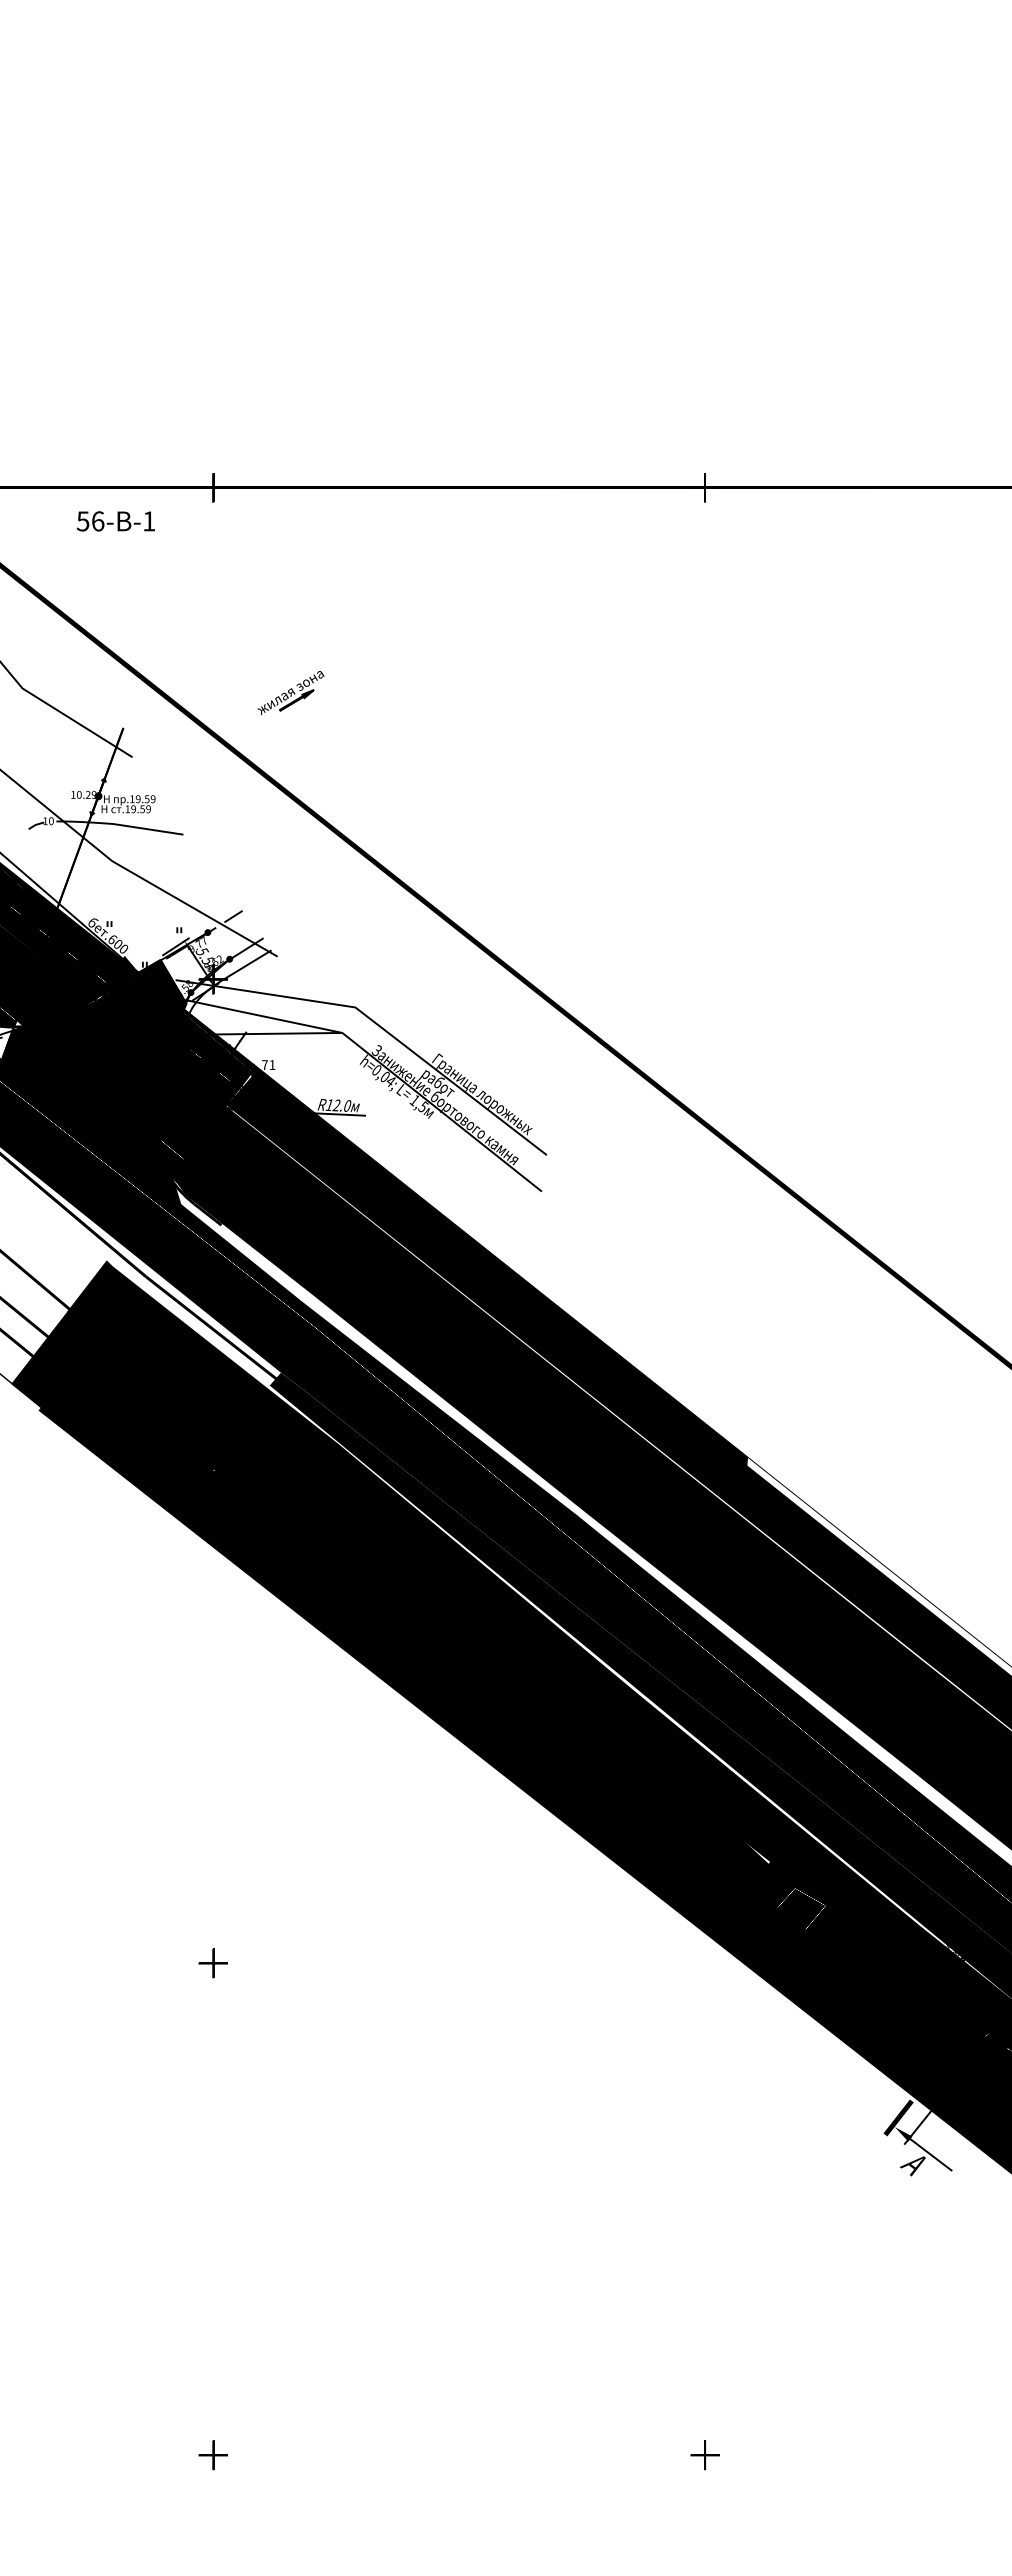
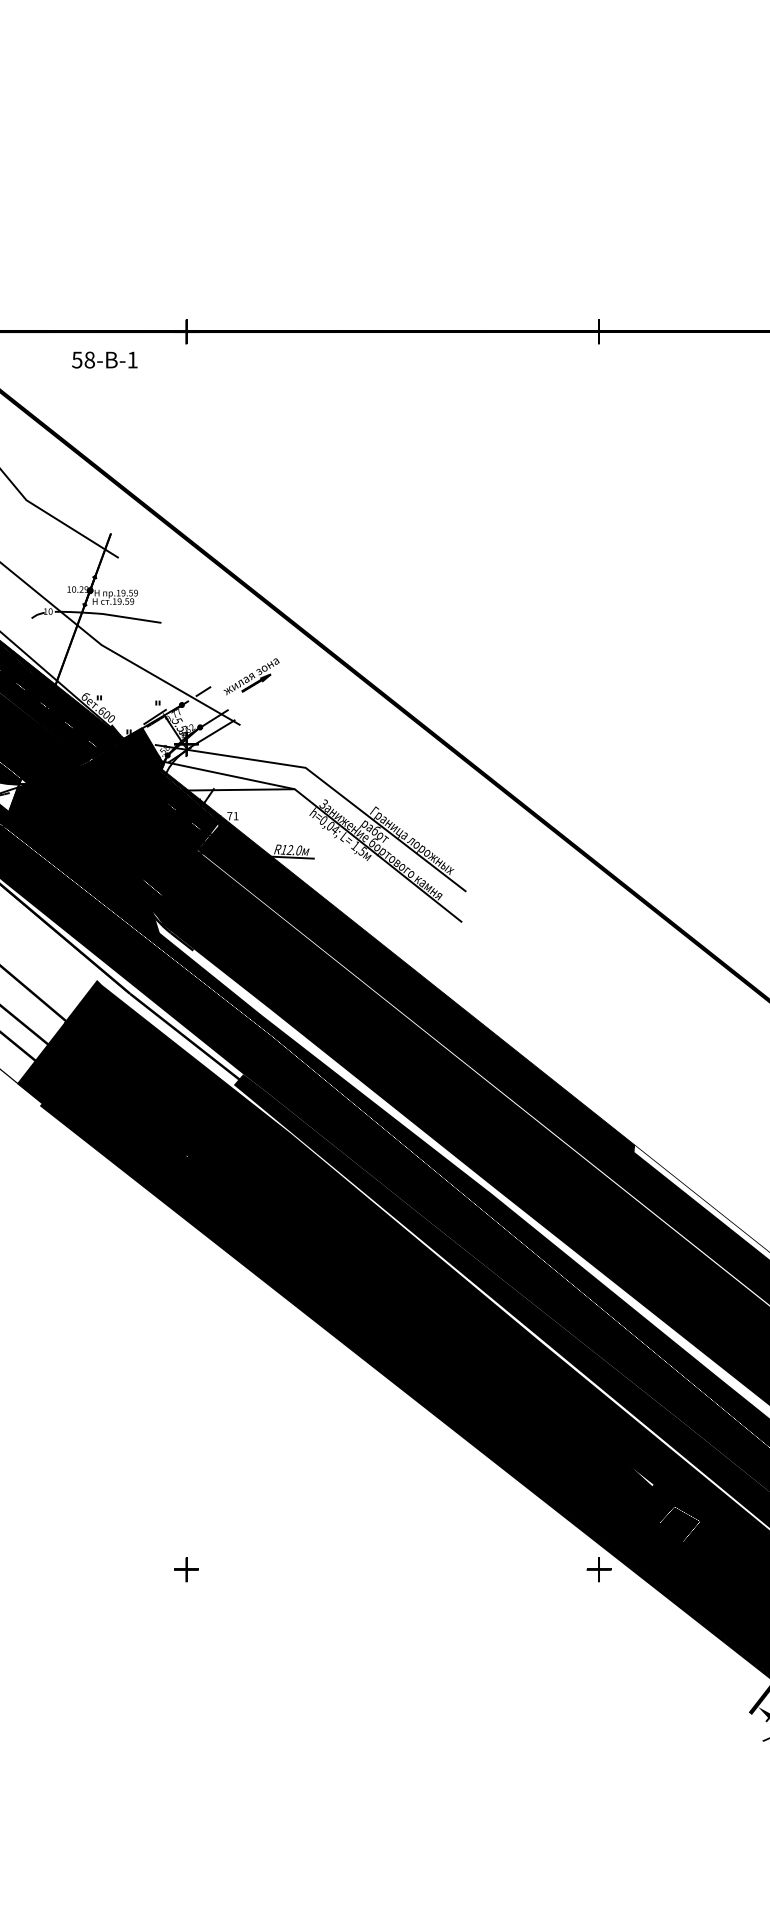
text: (98, 521) -> (90, 360), 56- -> 58-
part: (290, 692) -> (251, 676), moved
part: (704, 1963) -> (598, 1569), added

